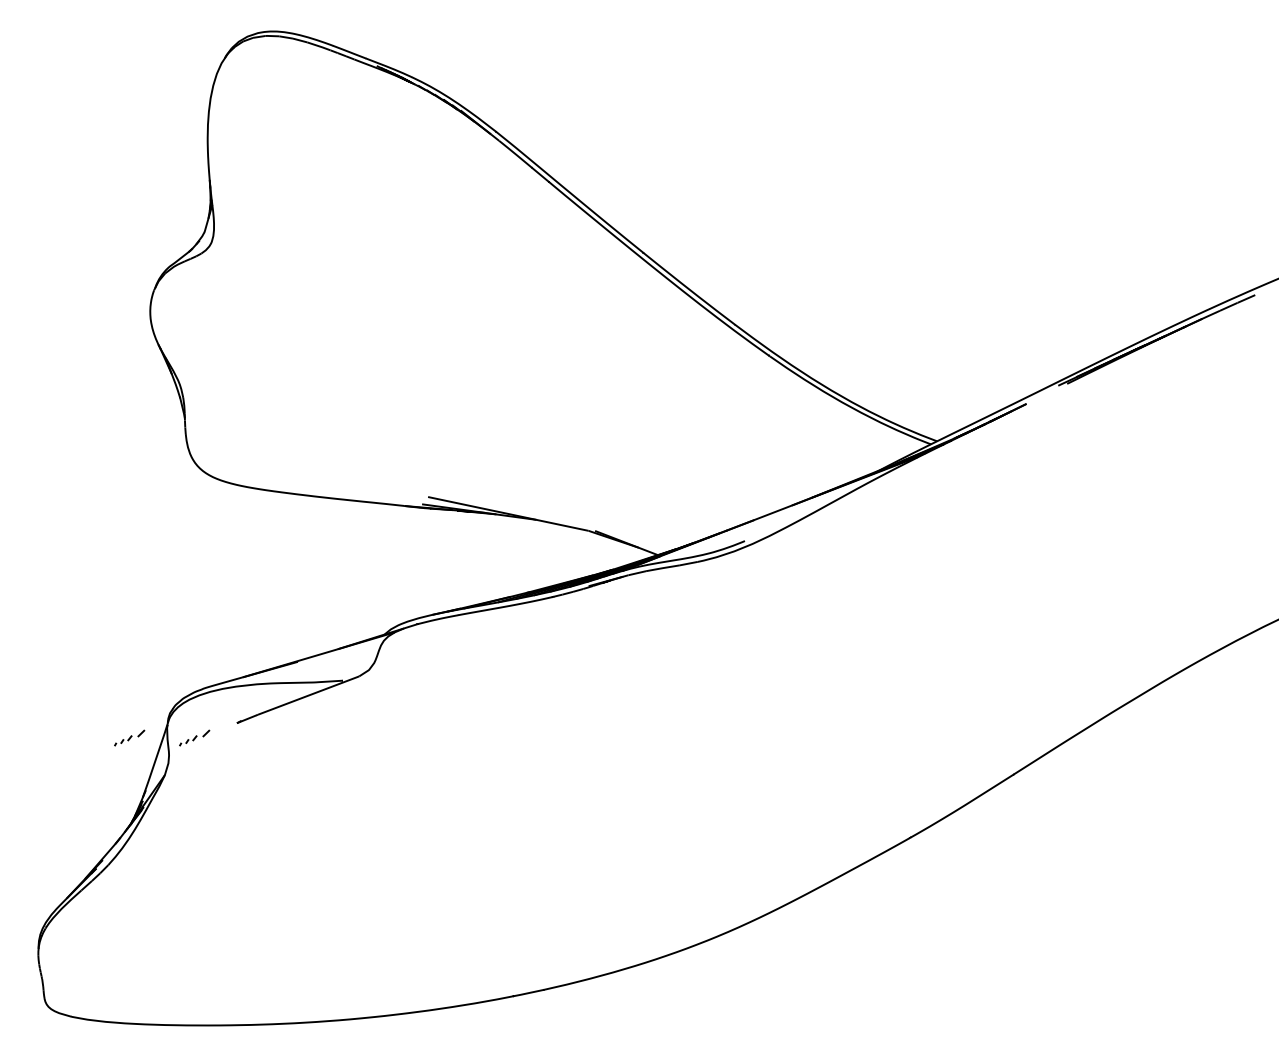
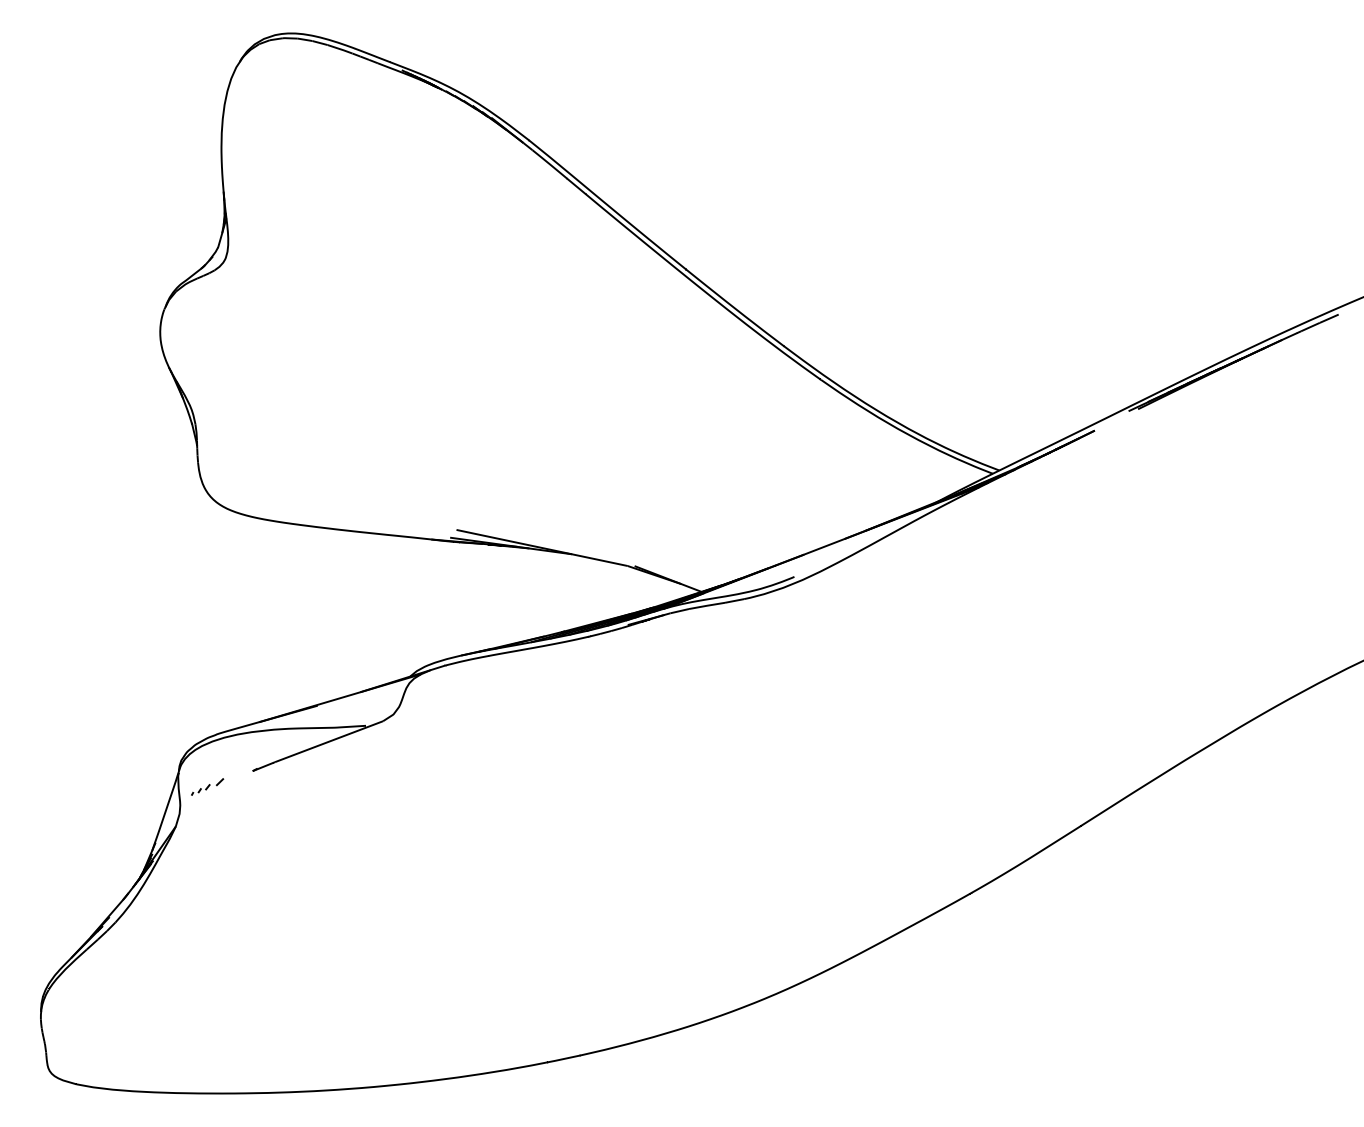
part: (129, 737) -> (138, 786), removed

